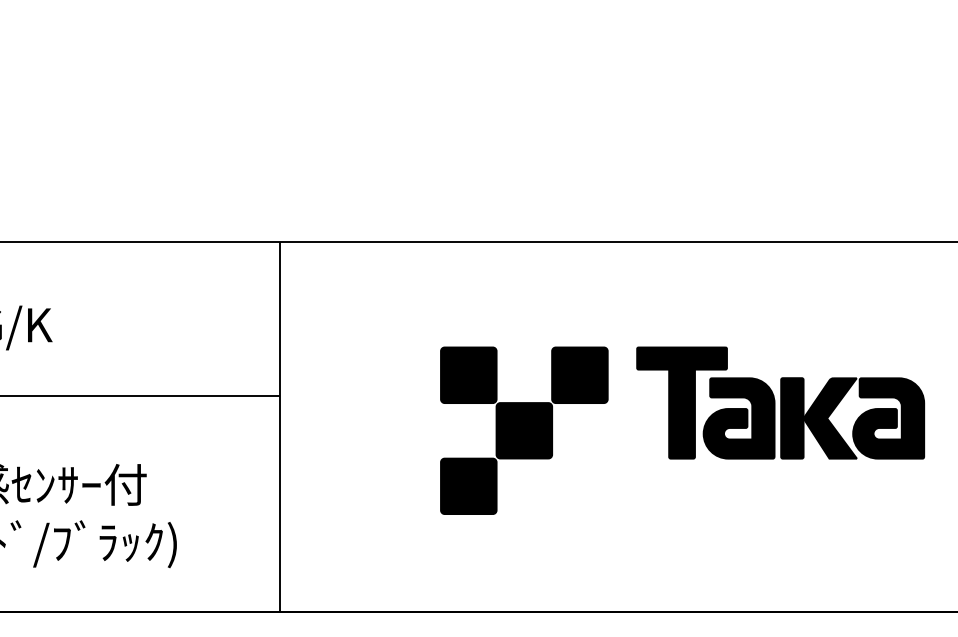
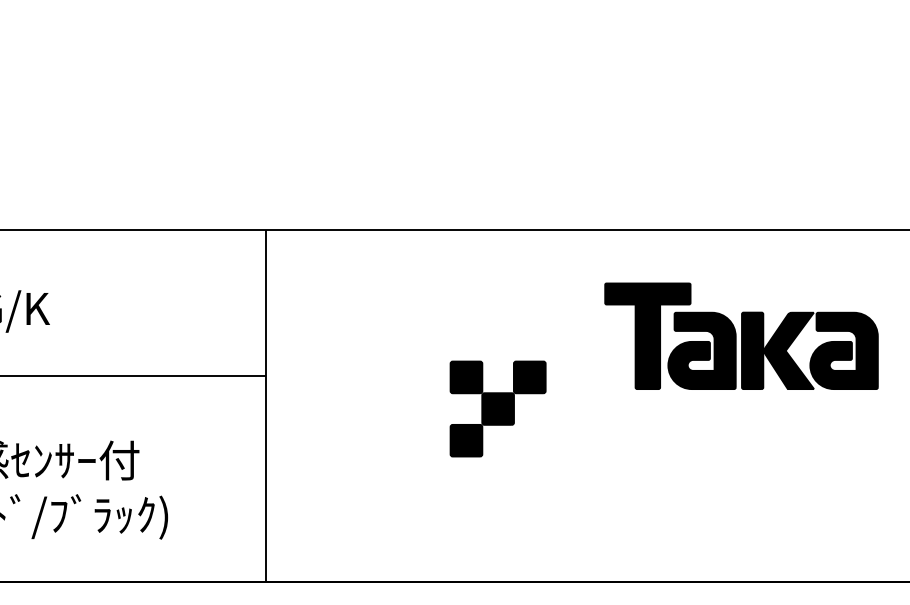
part: (780, 402) -> (741, 335), moved
part: (524, 430) -> (498, 408), size x0.6

